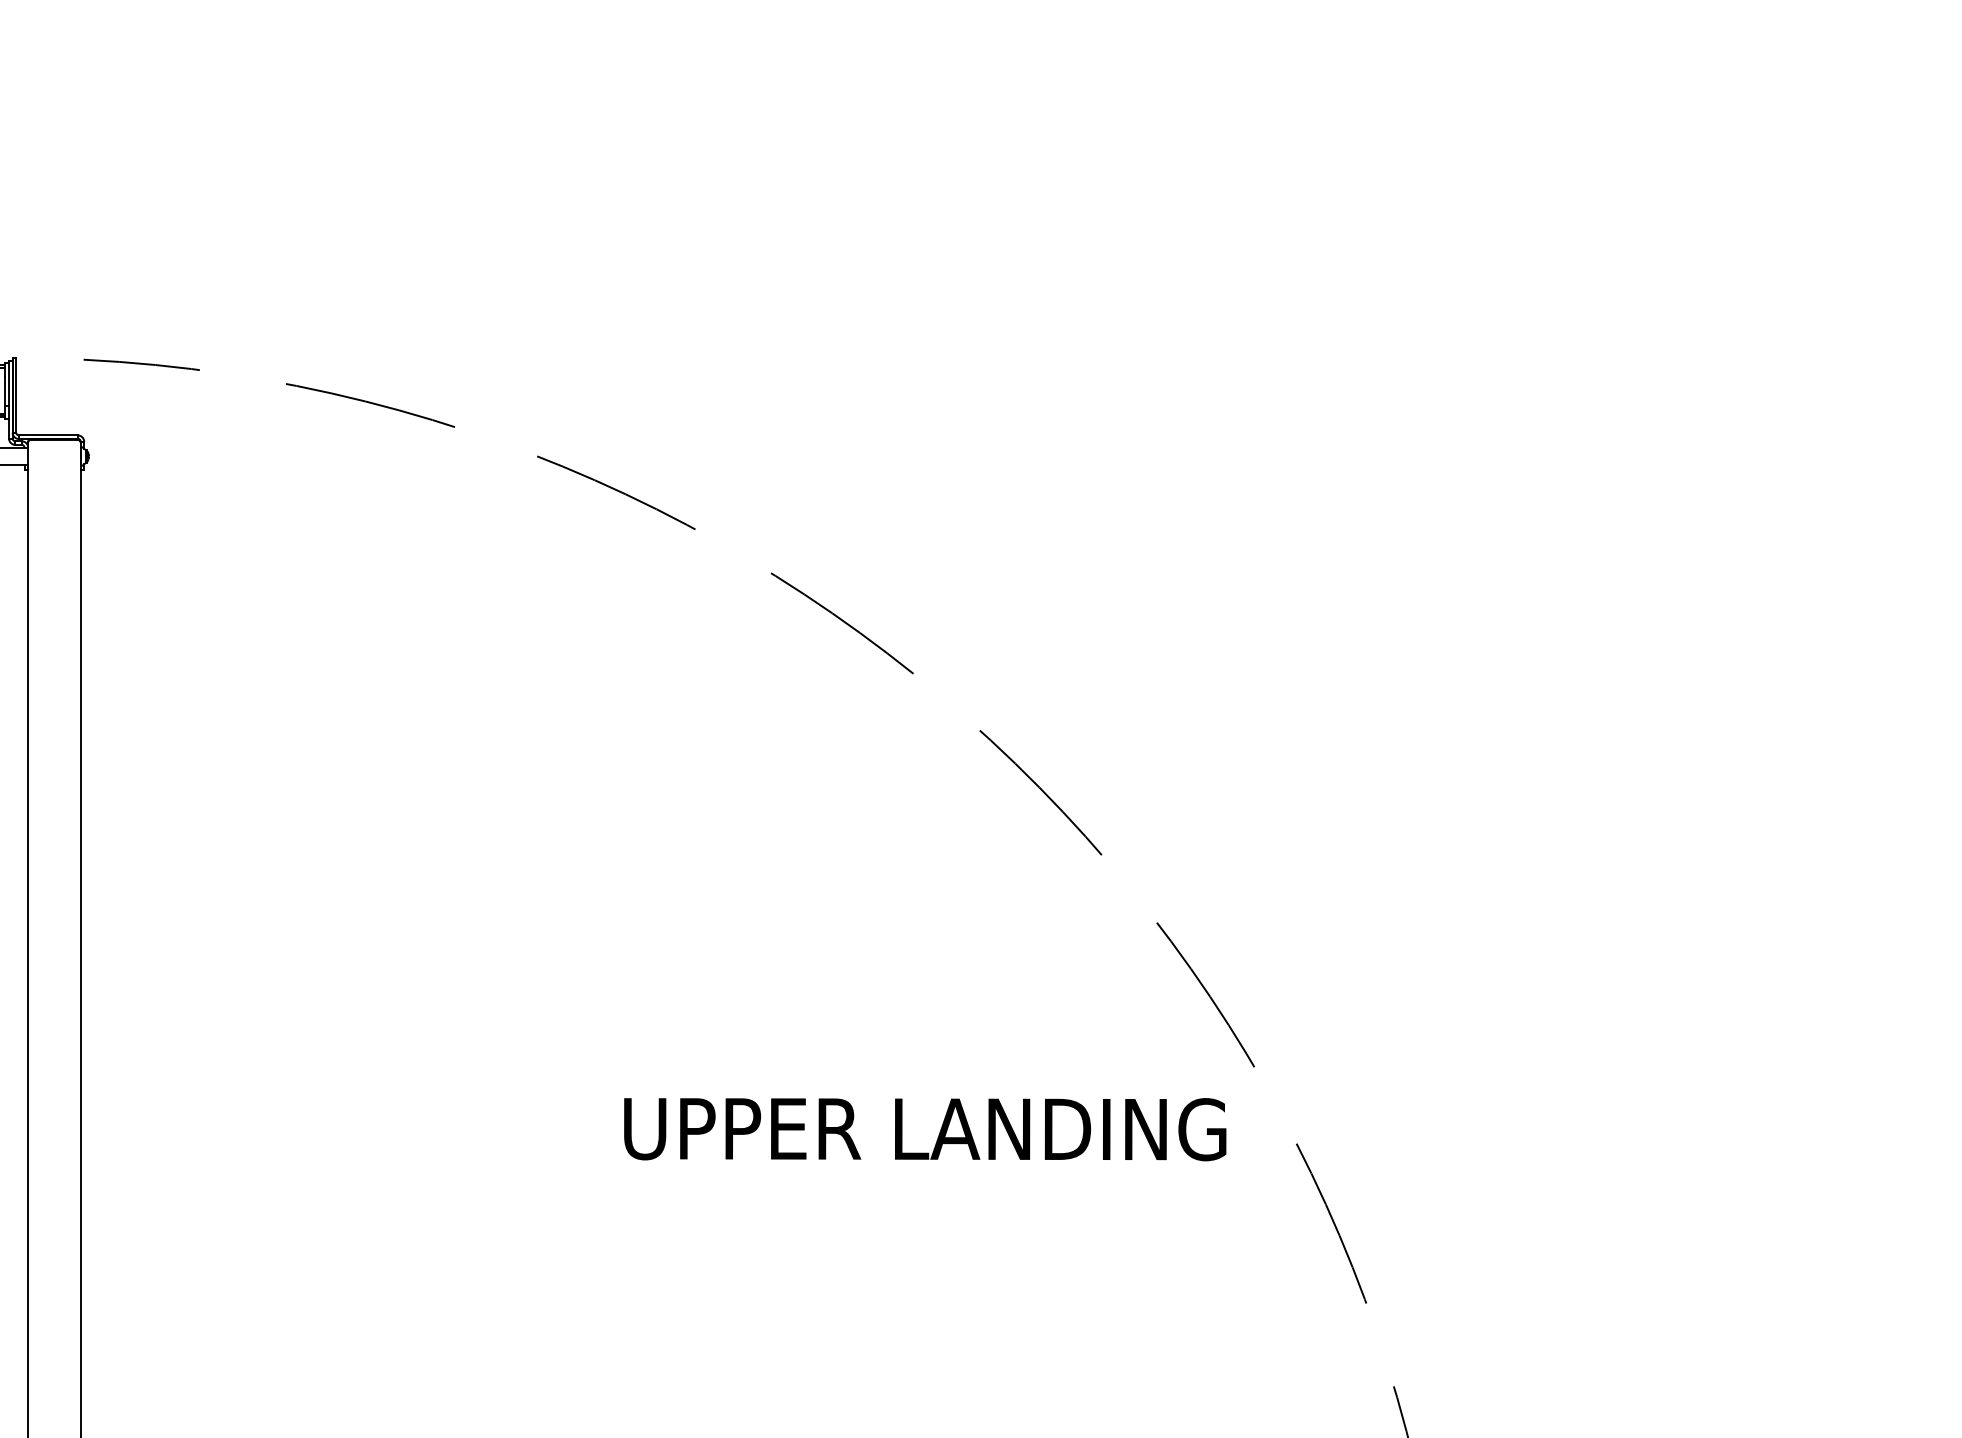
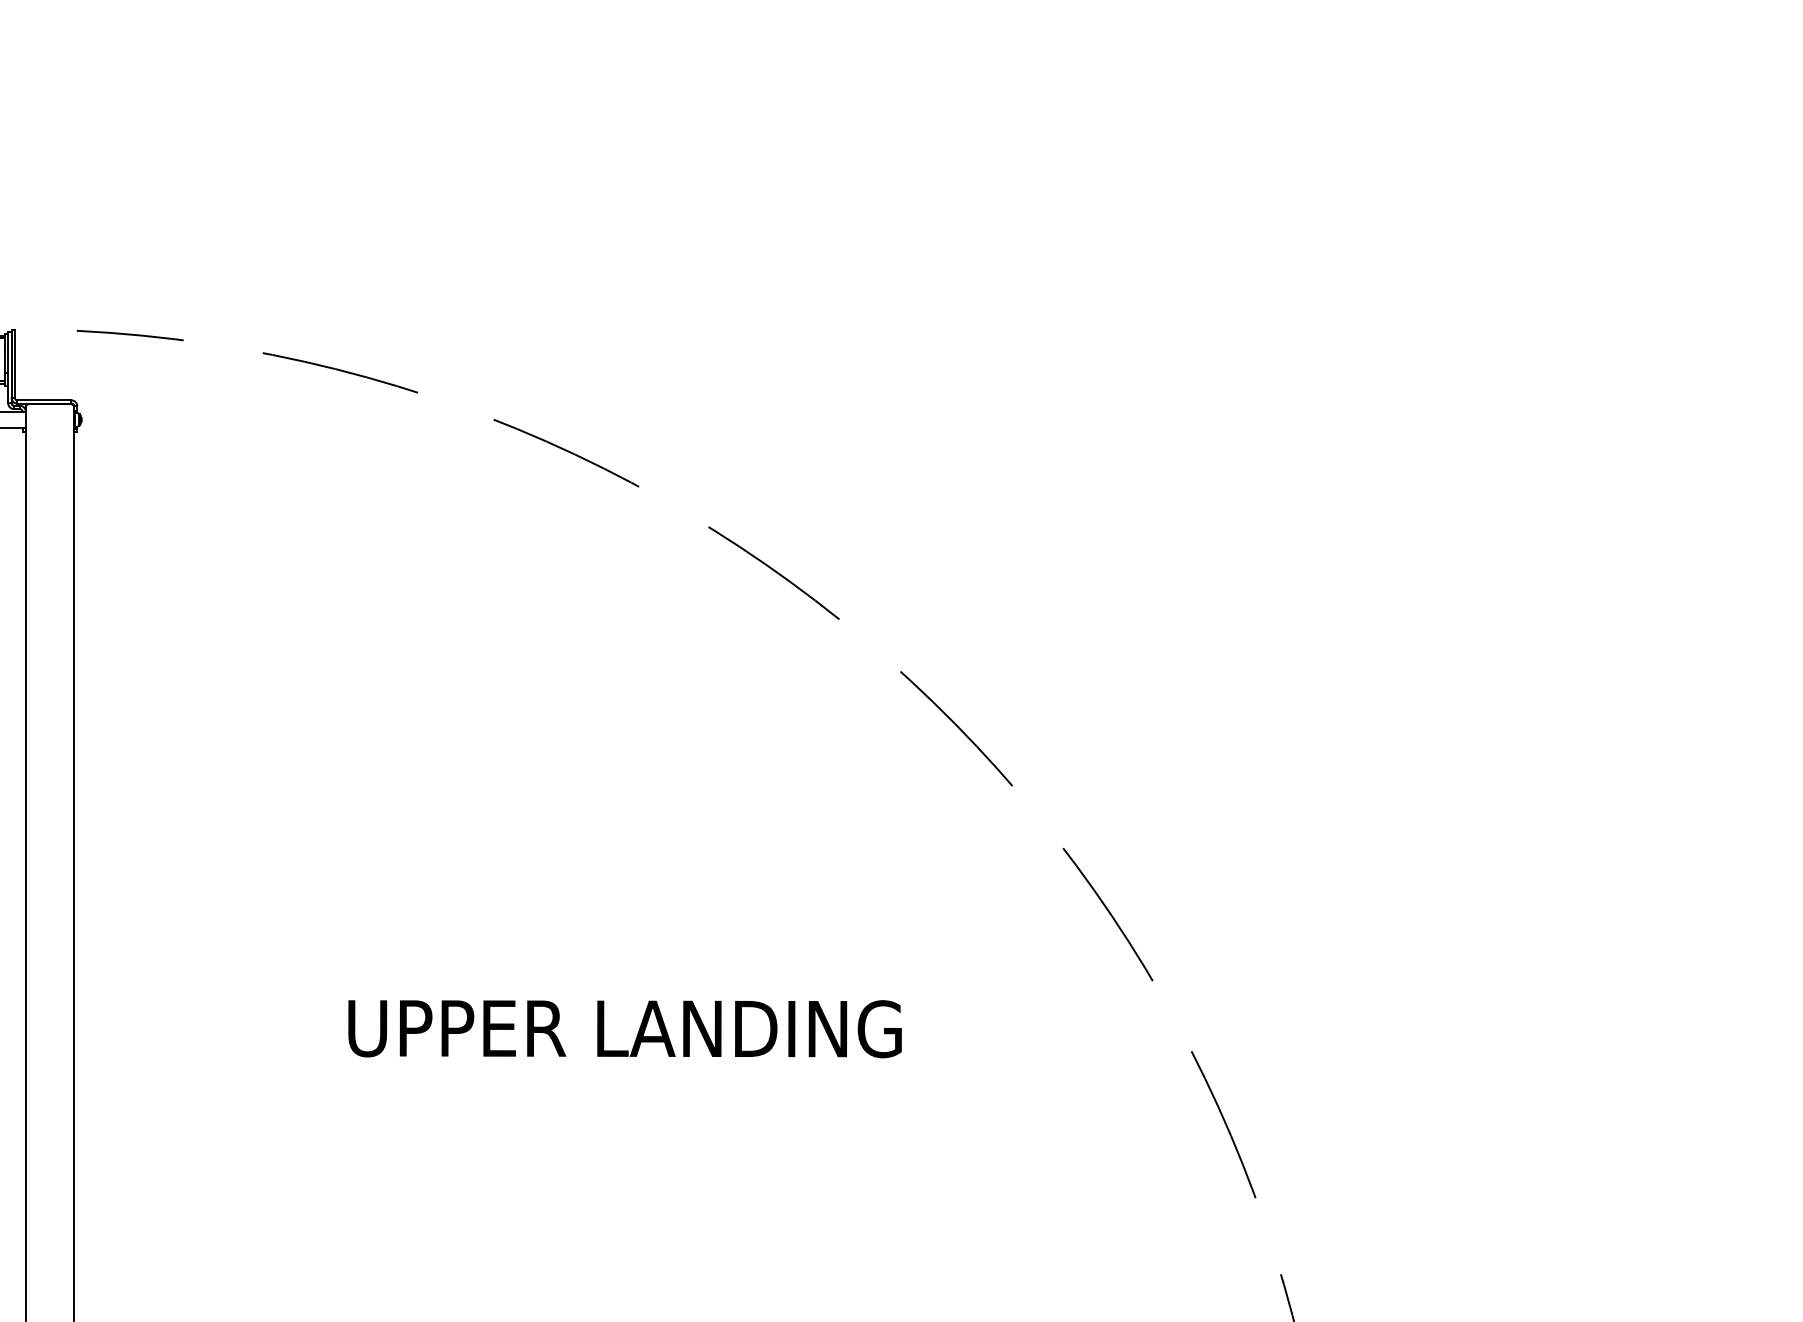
text: (925, 1129) -> (625, 1029), moved

